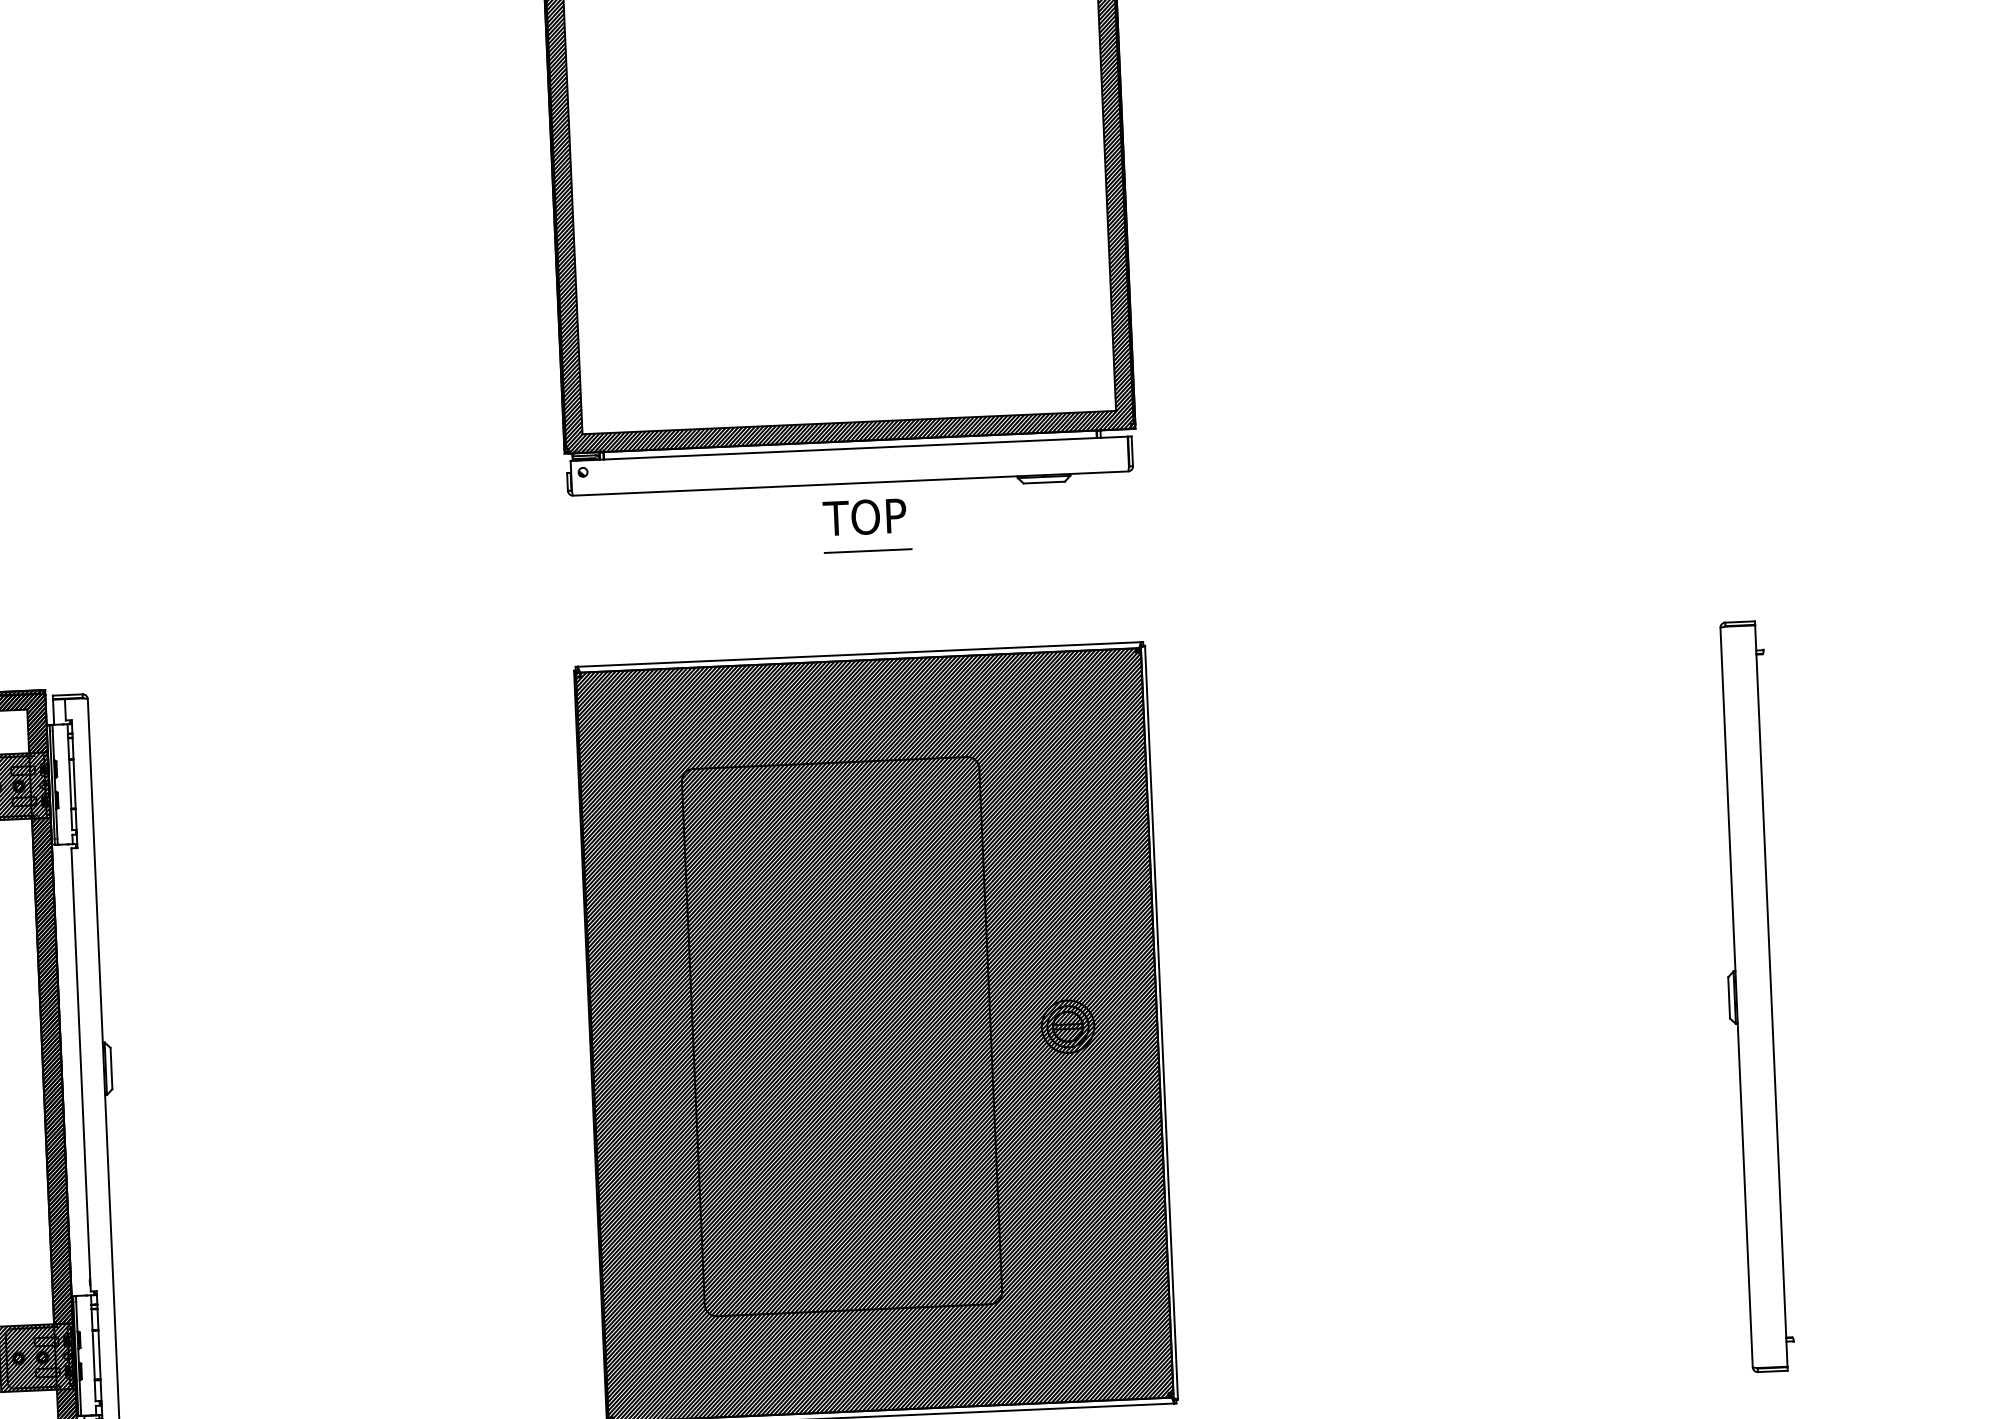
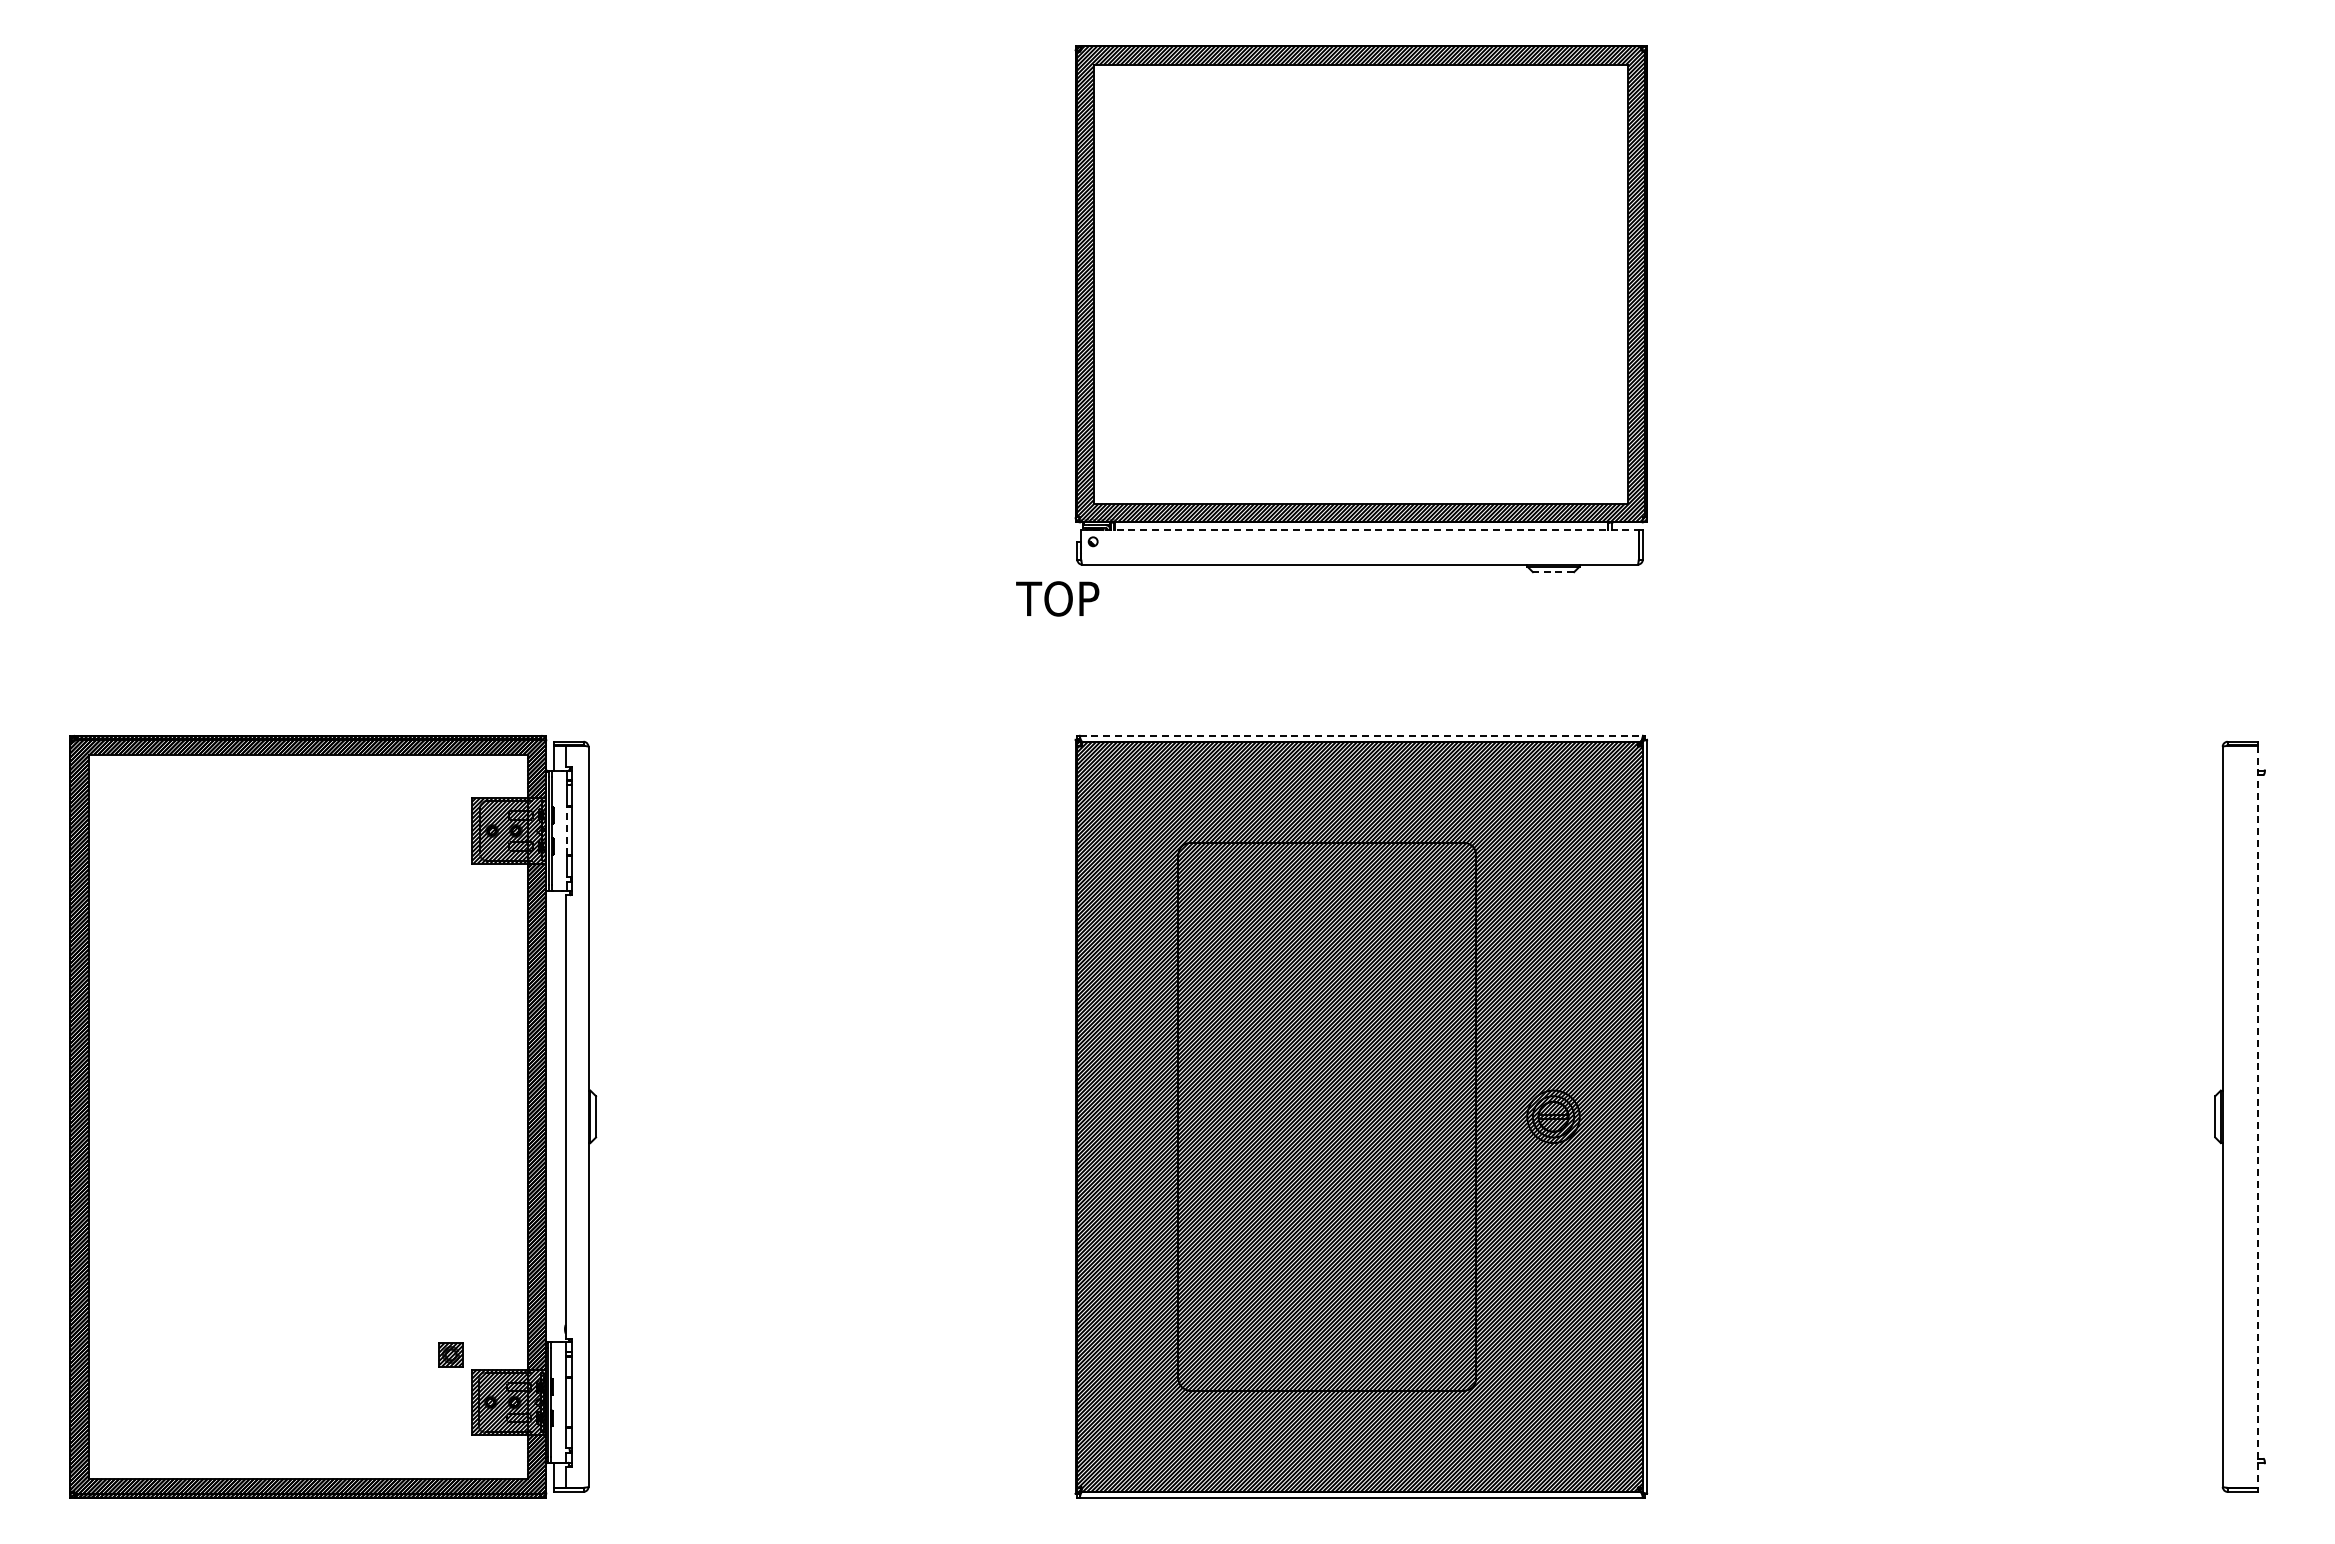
line: (849, 448) -> (1360, 529), solid -> dashed
line: (1044, 482) -> (1553, 572), solid -> dashed
text: (864, 516) -> (1057, 598), moved
line: (868, 550) -> (1374, 632), removed
line: (859, 654) -> (1361, 735), solid -> dashed
line: (70, 783) -> (567, 830), solid -> dashed
line: (1771, 996) -> (2257, 1117), solid -> dashed

